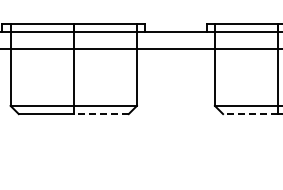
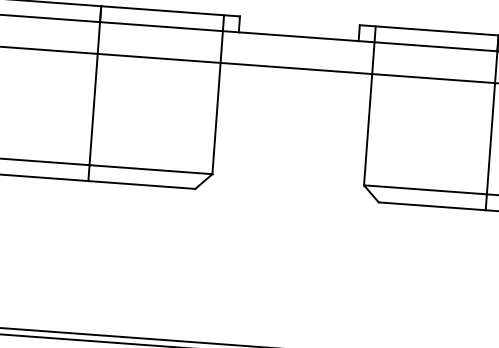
line: (100, 114) -> (140, 185), dashed -> solid
line: (250, 114) -> (432, 207), dashed -> solid

